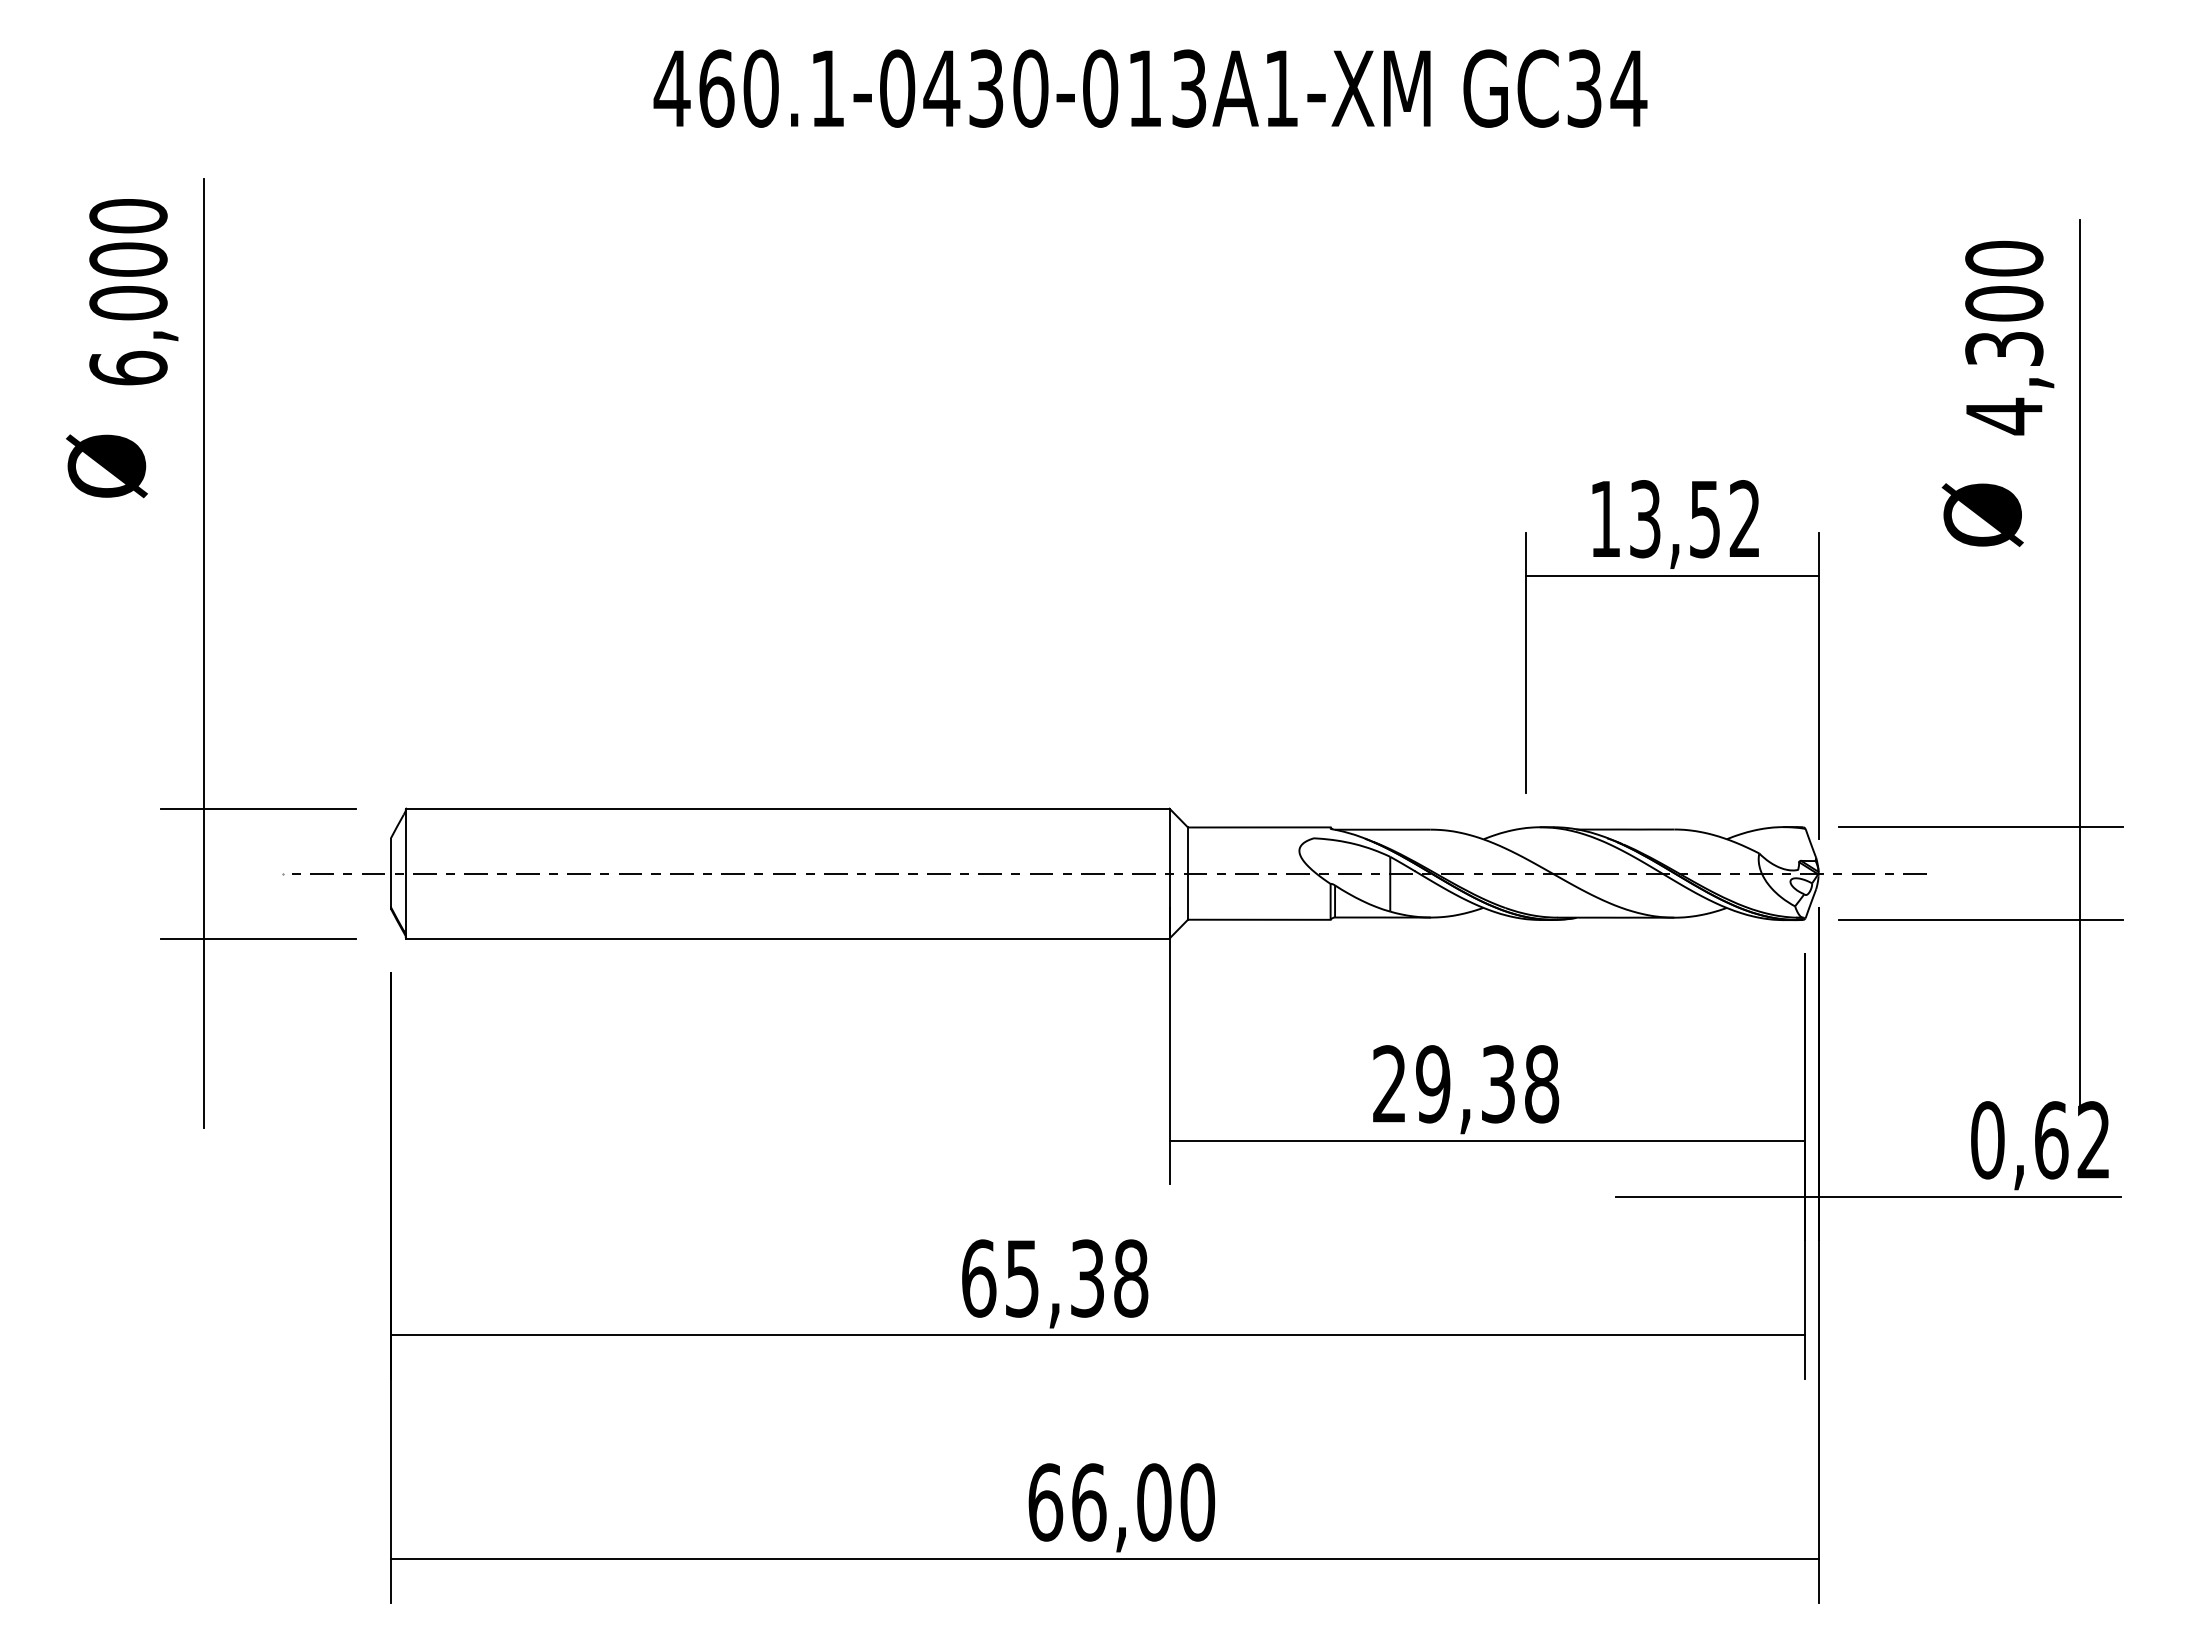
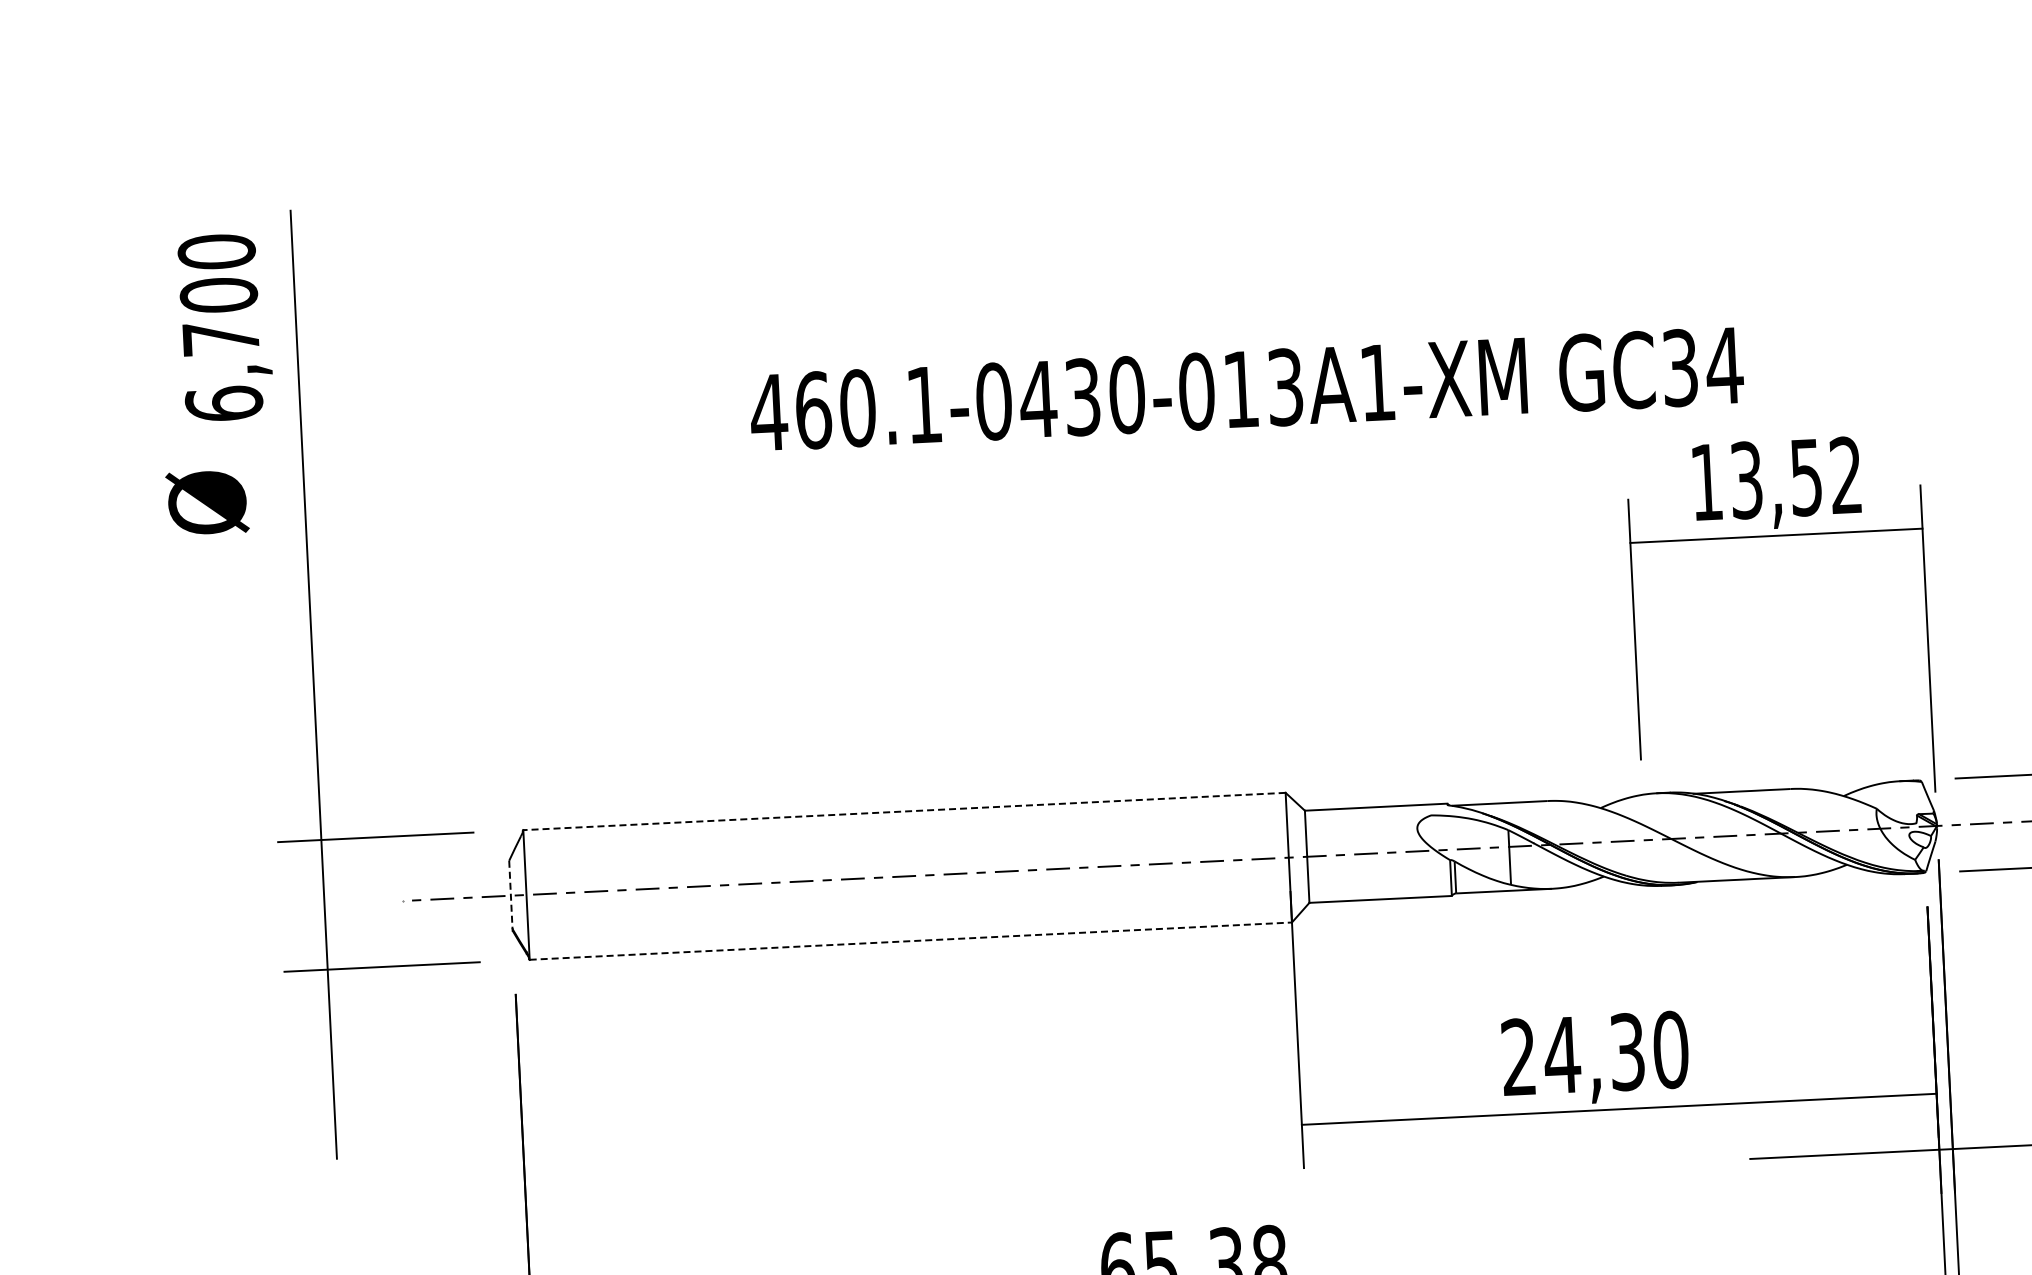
text: (1150, 88) -> (1246, 389), moved
text: (128, 303) -> (221, 339), 6,000 -> 6,700
line: (788, 808) -> (904, 811), solid -> dashed
line: (390, 873) -> (510, 895), solid -> dashed
line: (788, 938) -> (911, 941), solid -> dashed
text: (1487, 1084) -> (1616, 1052), 29,38 -> 24,30

